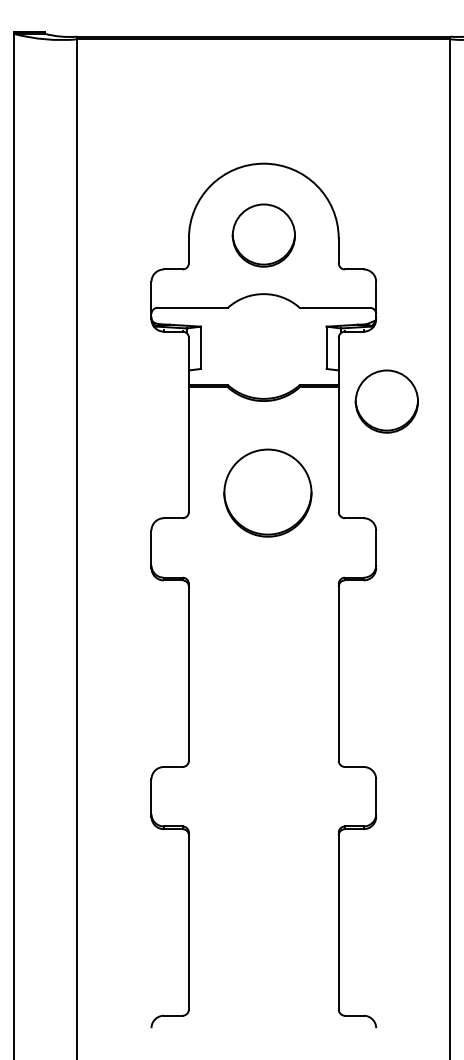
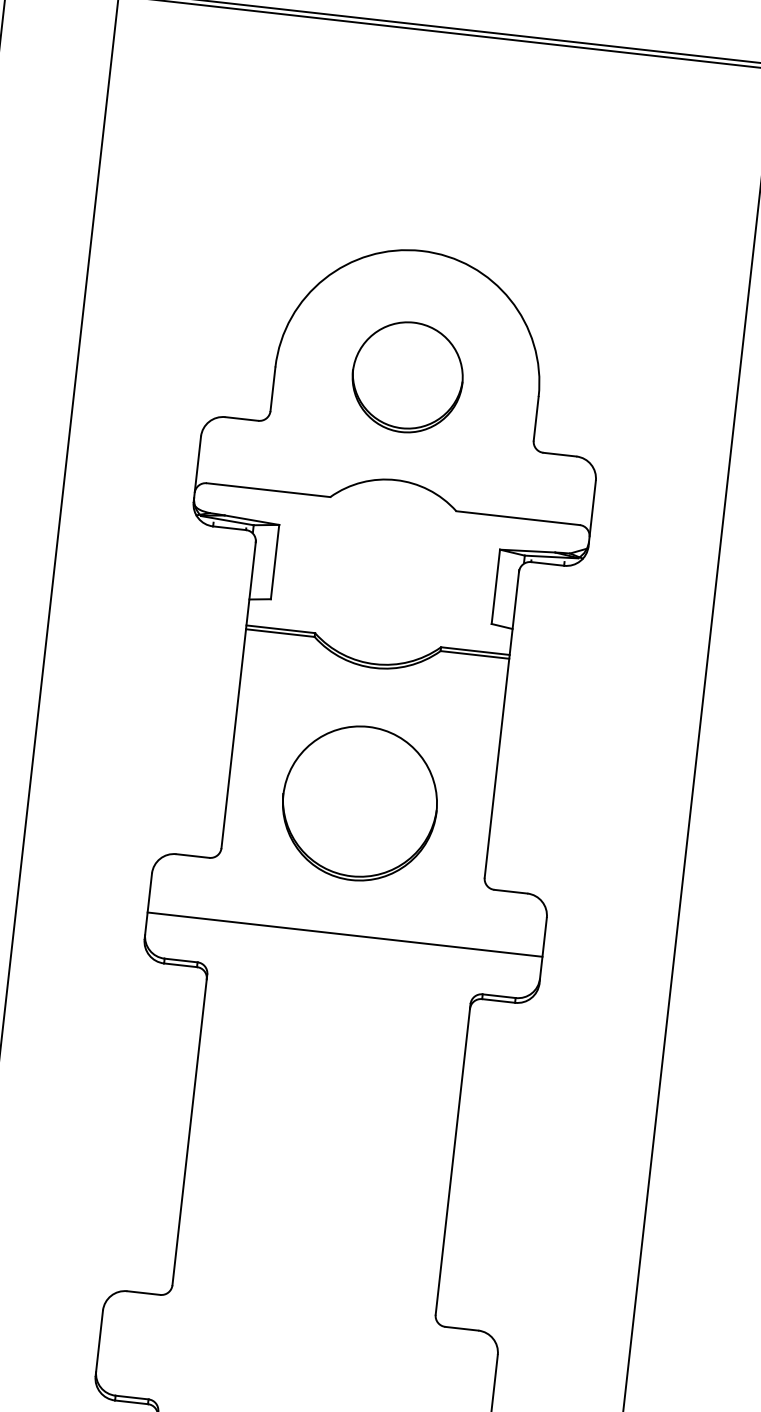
part: (386, 401) -> (590, 692), removed
part: (267, 492) -> (359, 802), moved
line: (263, 552) -> (344, 933), added

